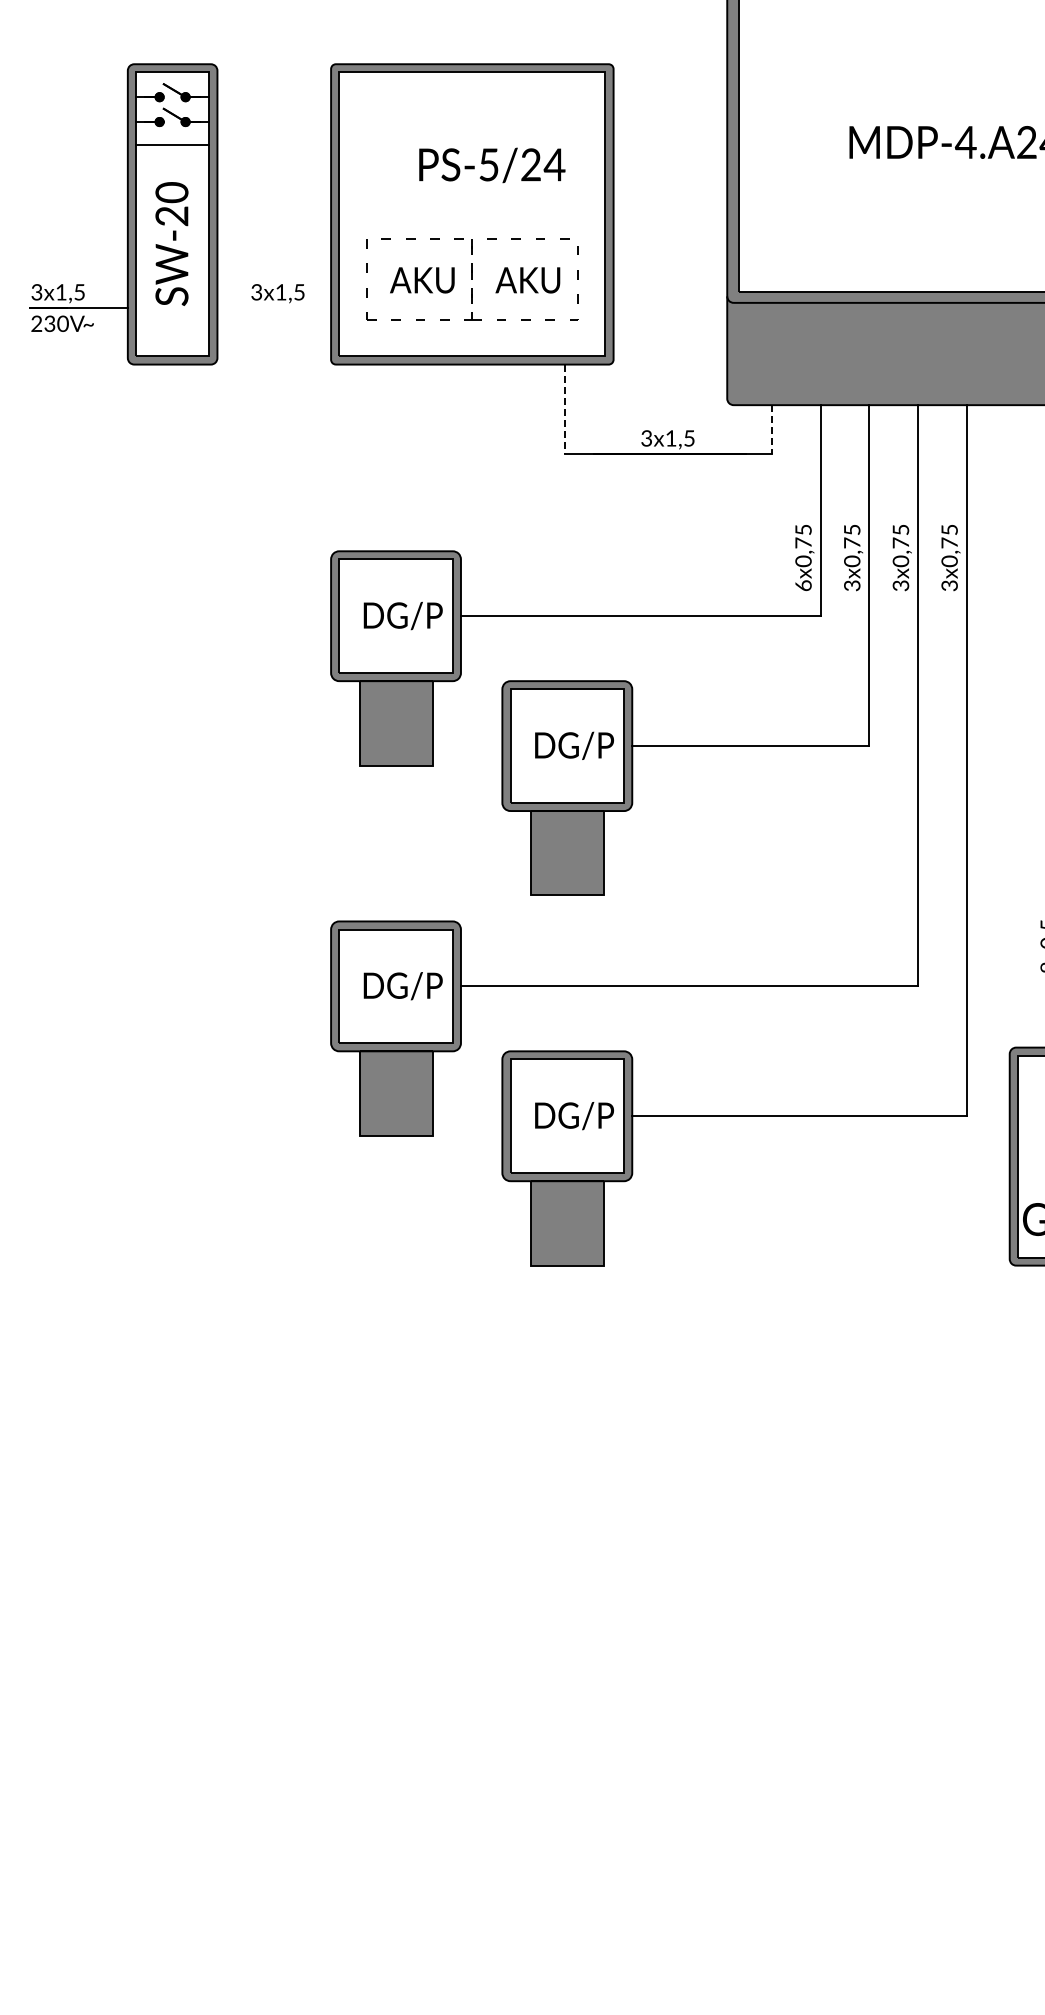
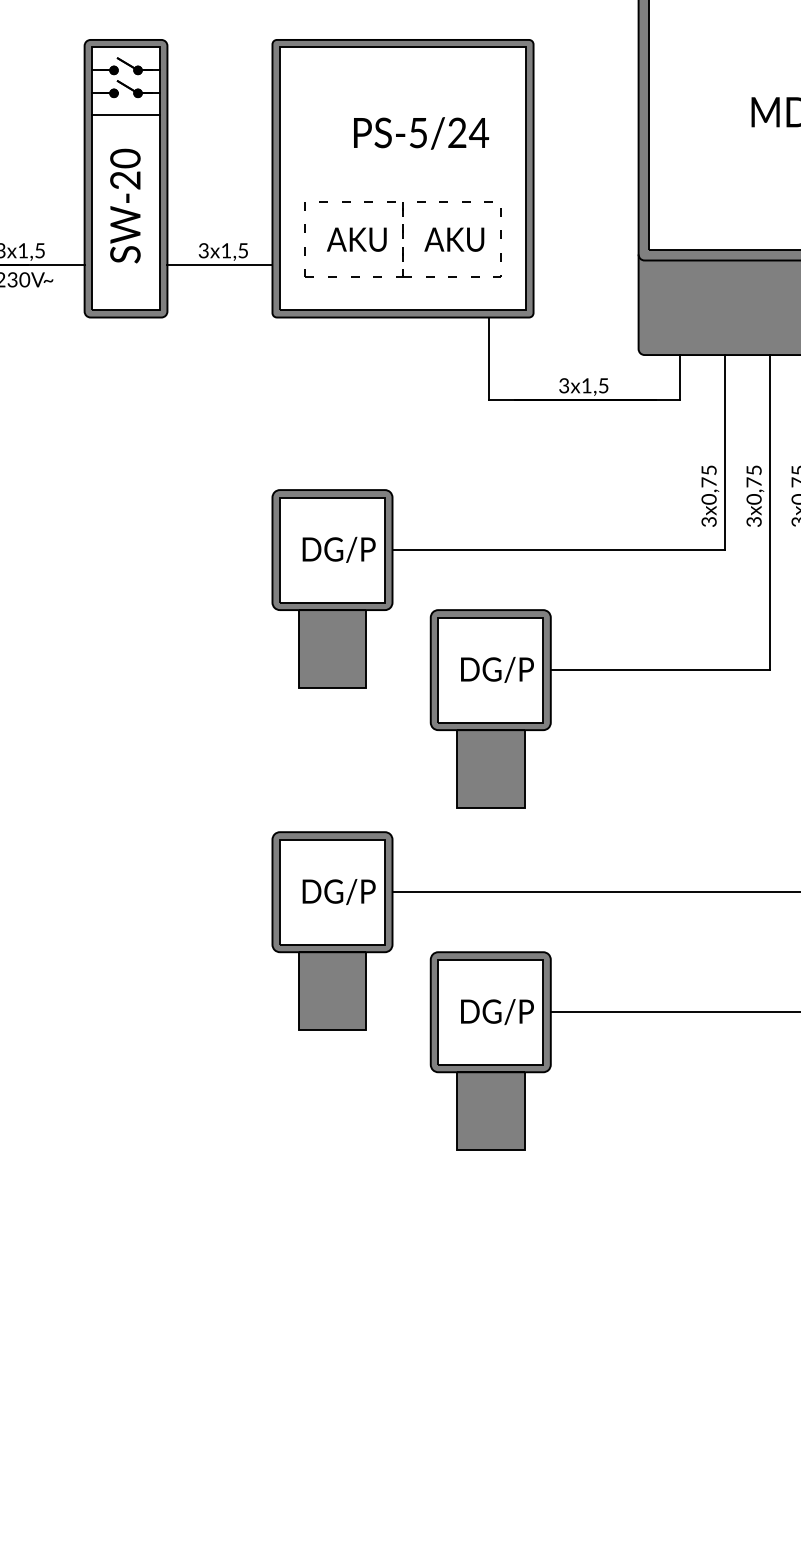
line: (274, 307) -> (220, 264), added
line: (564, 409) -> (488, 359), dashed -> solid
line: (771, 430) -> (679, 378), dashed -> solid
text: (803, 585) -> (709, 521), 6x0,75 -> 3x0,75

